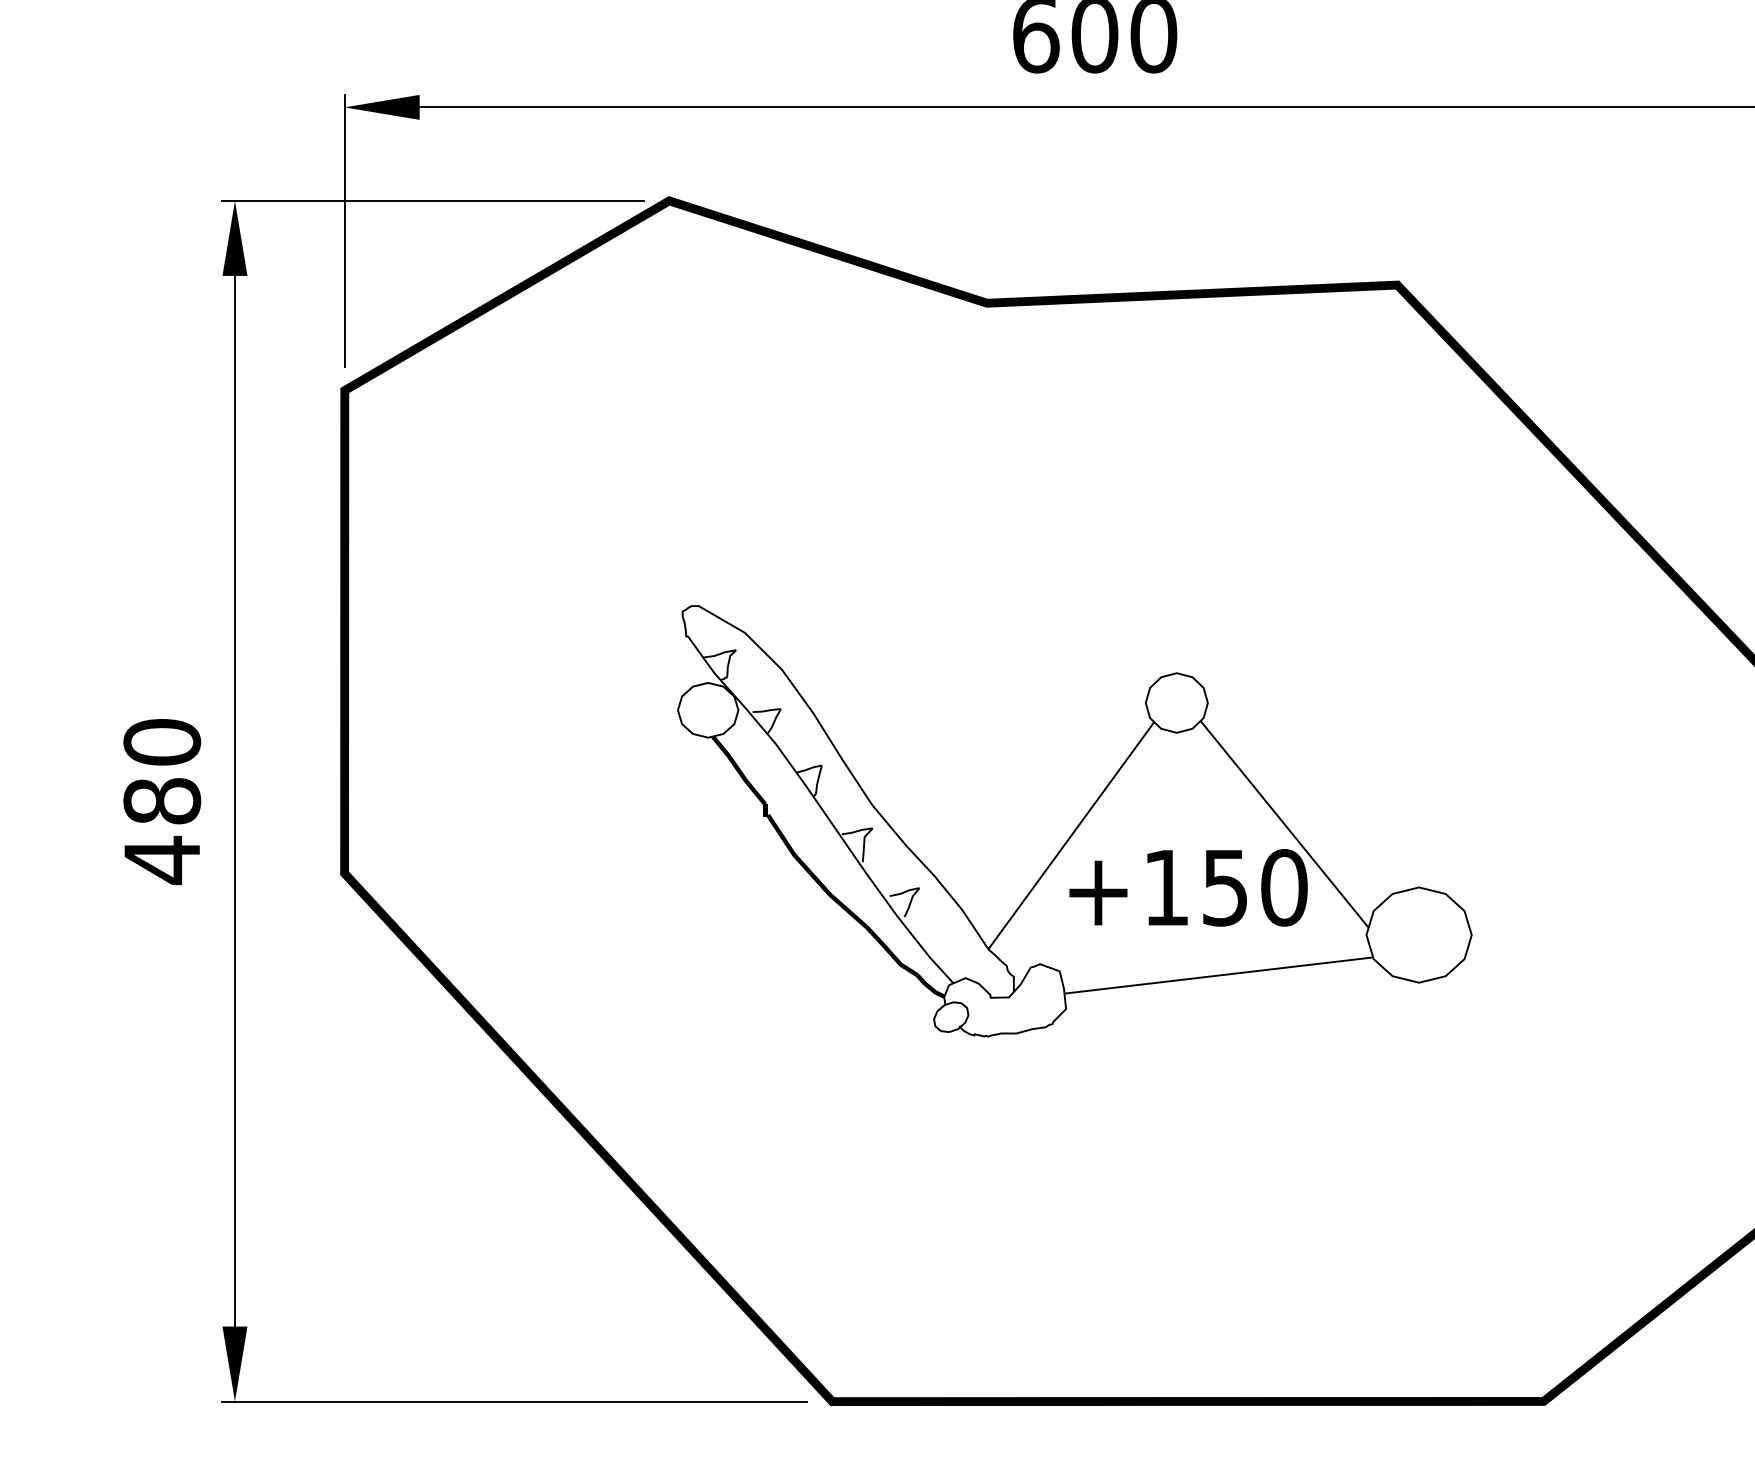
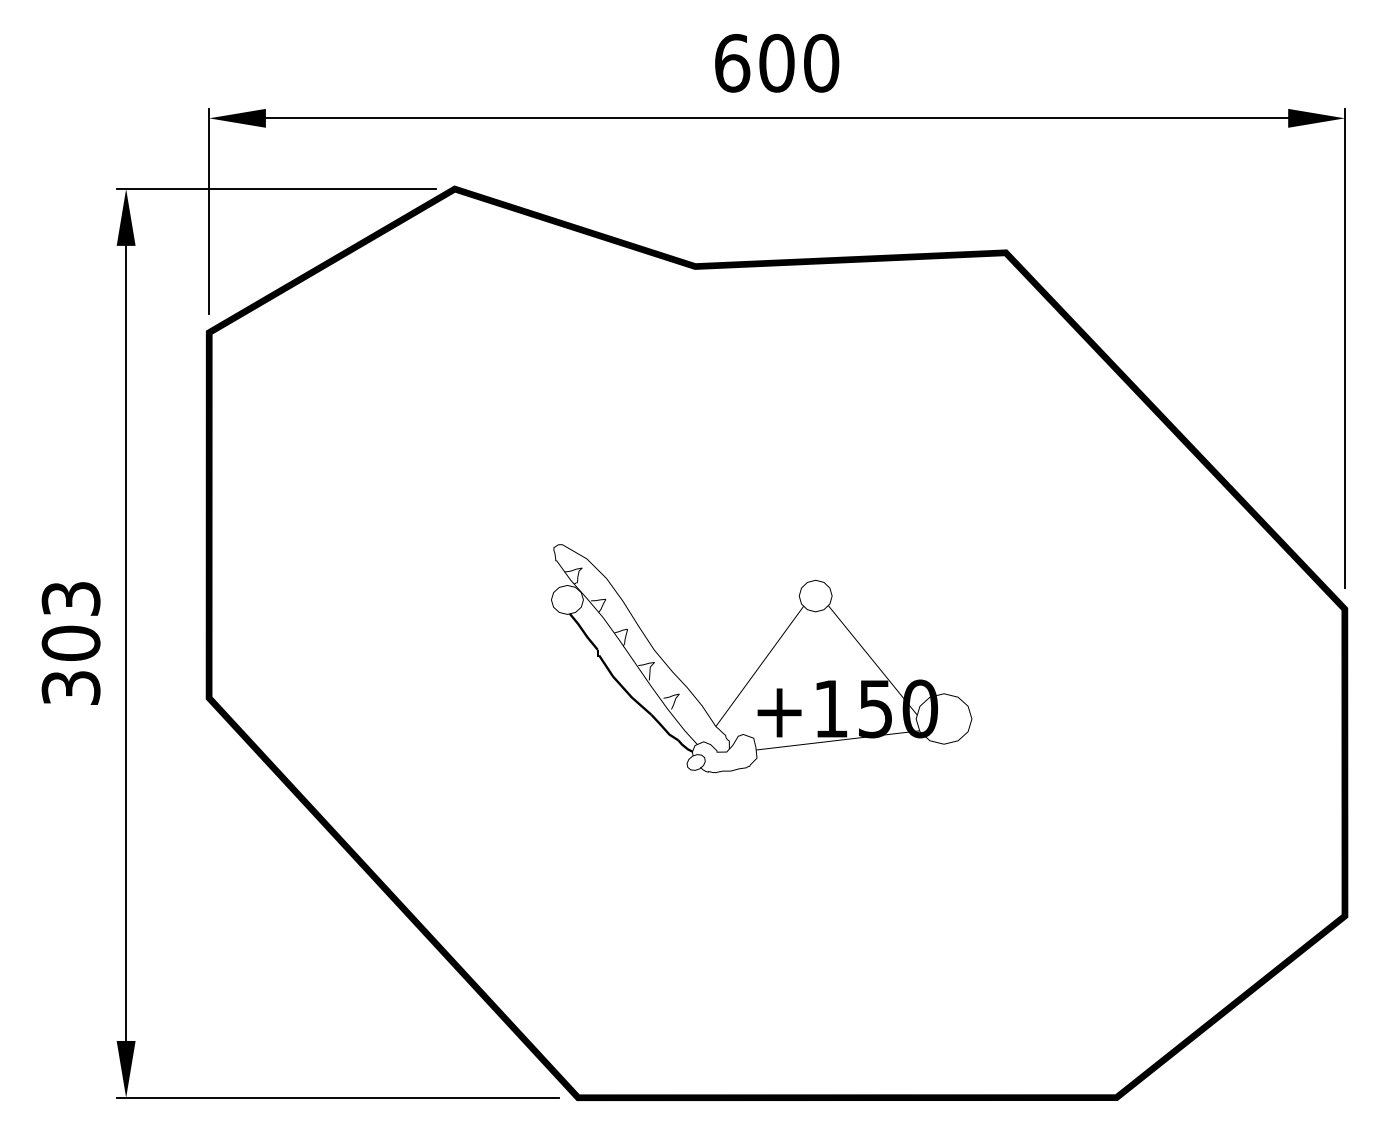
text: (161, 801) -> (70, 643), 480 -> 303
part: (1074, 821) -> (761, 658), size x0.7

